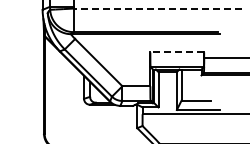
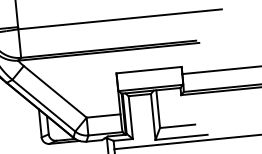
line: (157, 8) -> (119, 19), dashed -> solid
line: (177, 52) -> (149, 70), dashed -> solid

